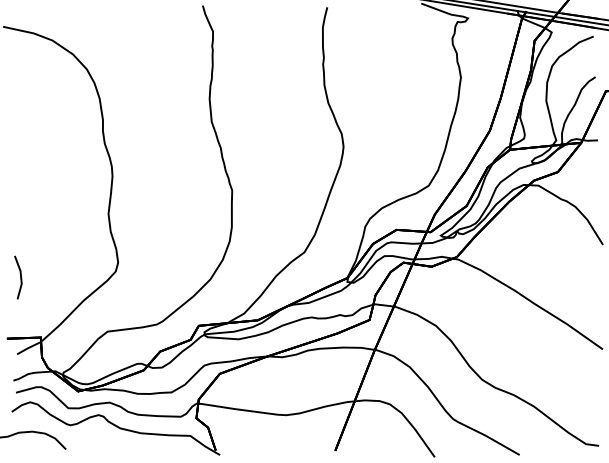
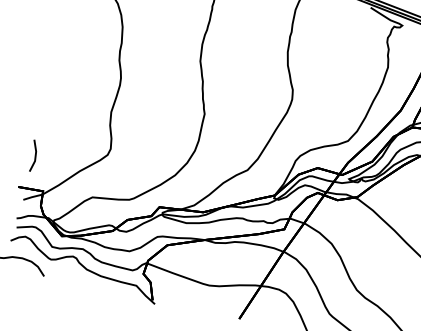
line: (20, 277) -> (35, 156), moved

